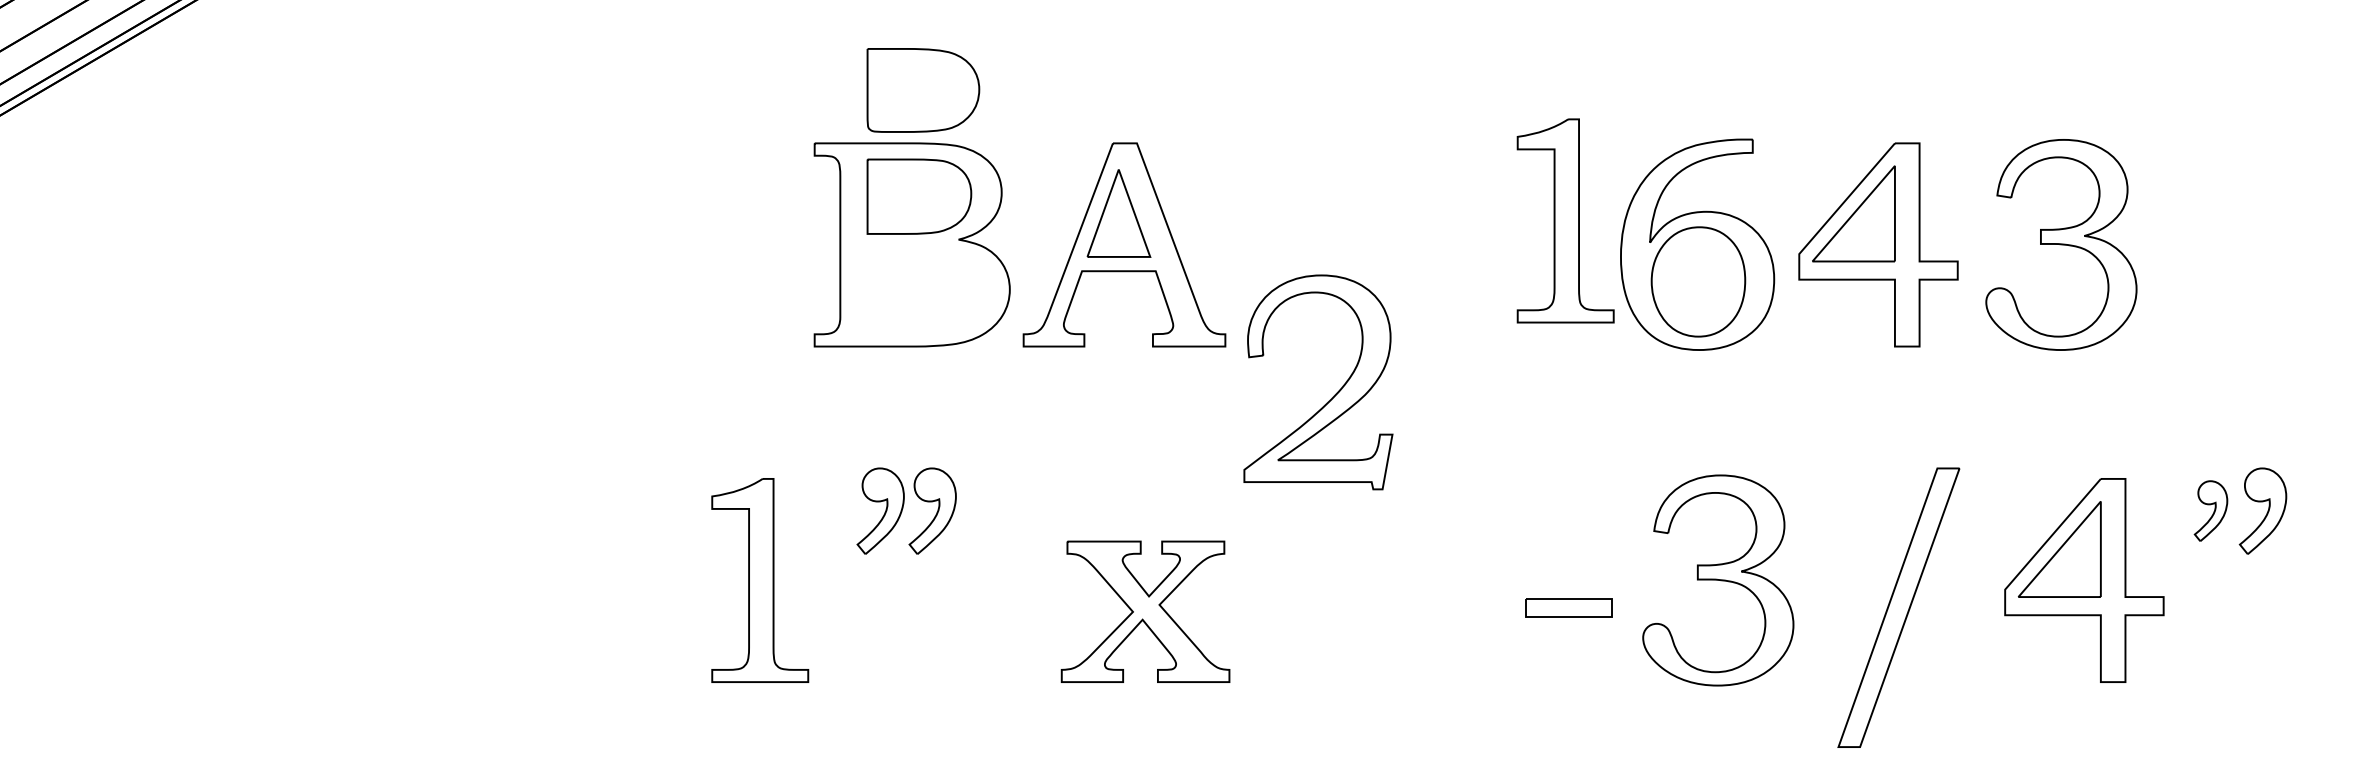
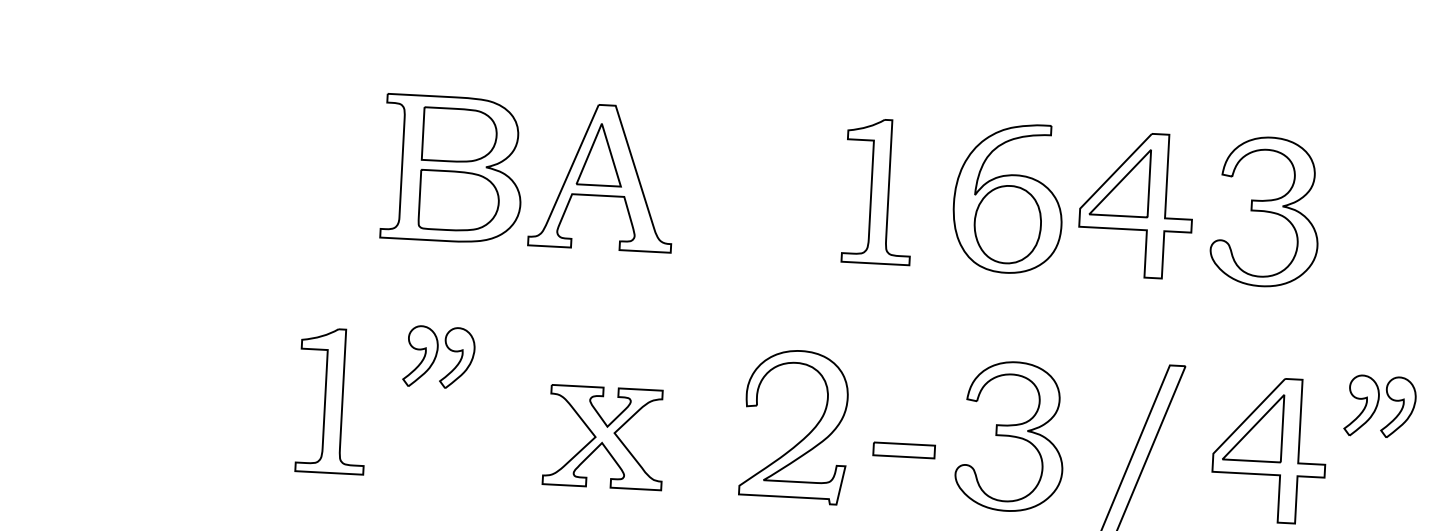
part: (923, 90) -> (459, 201), moved
part: (1565, 220) -> (879, 191), moved
part: (1333, 395) -> (805, 436), moved
part: (2210, 510) -> (1361, 405), size x1.43

